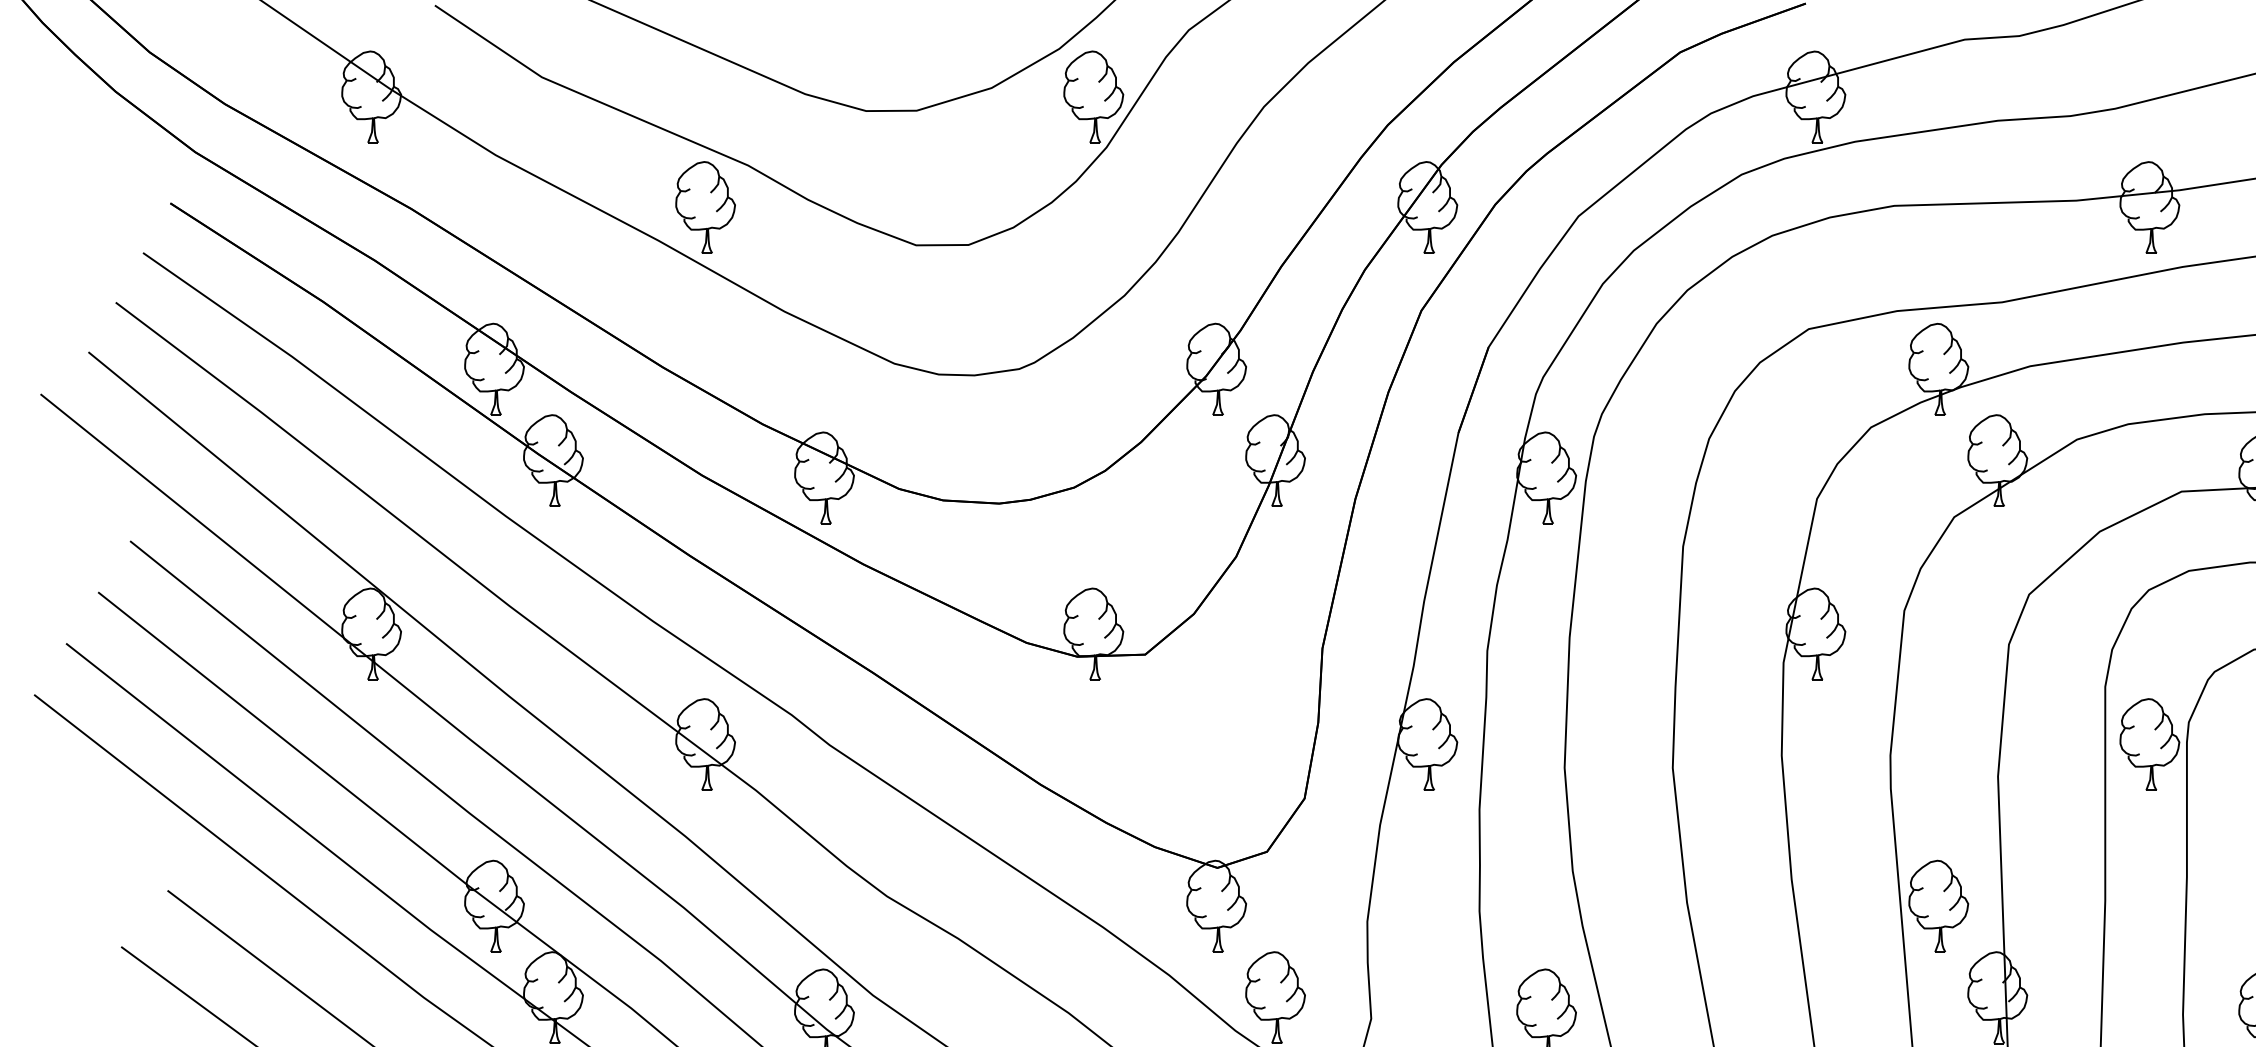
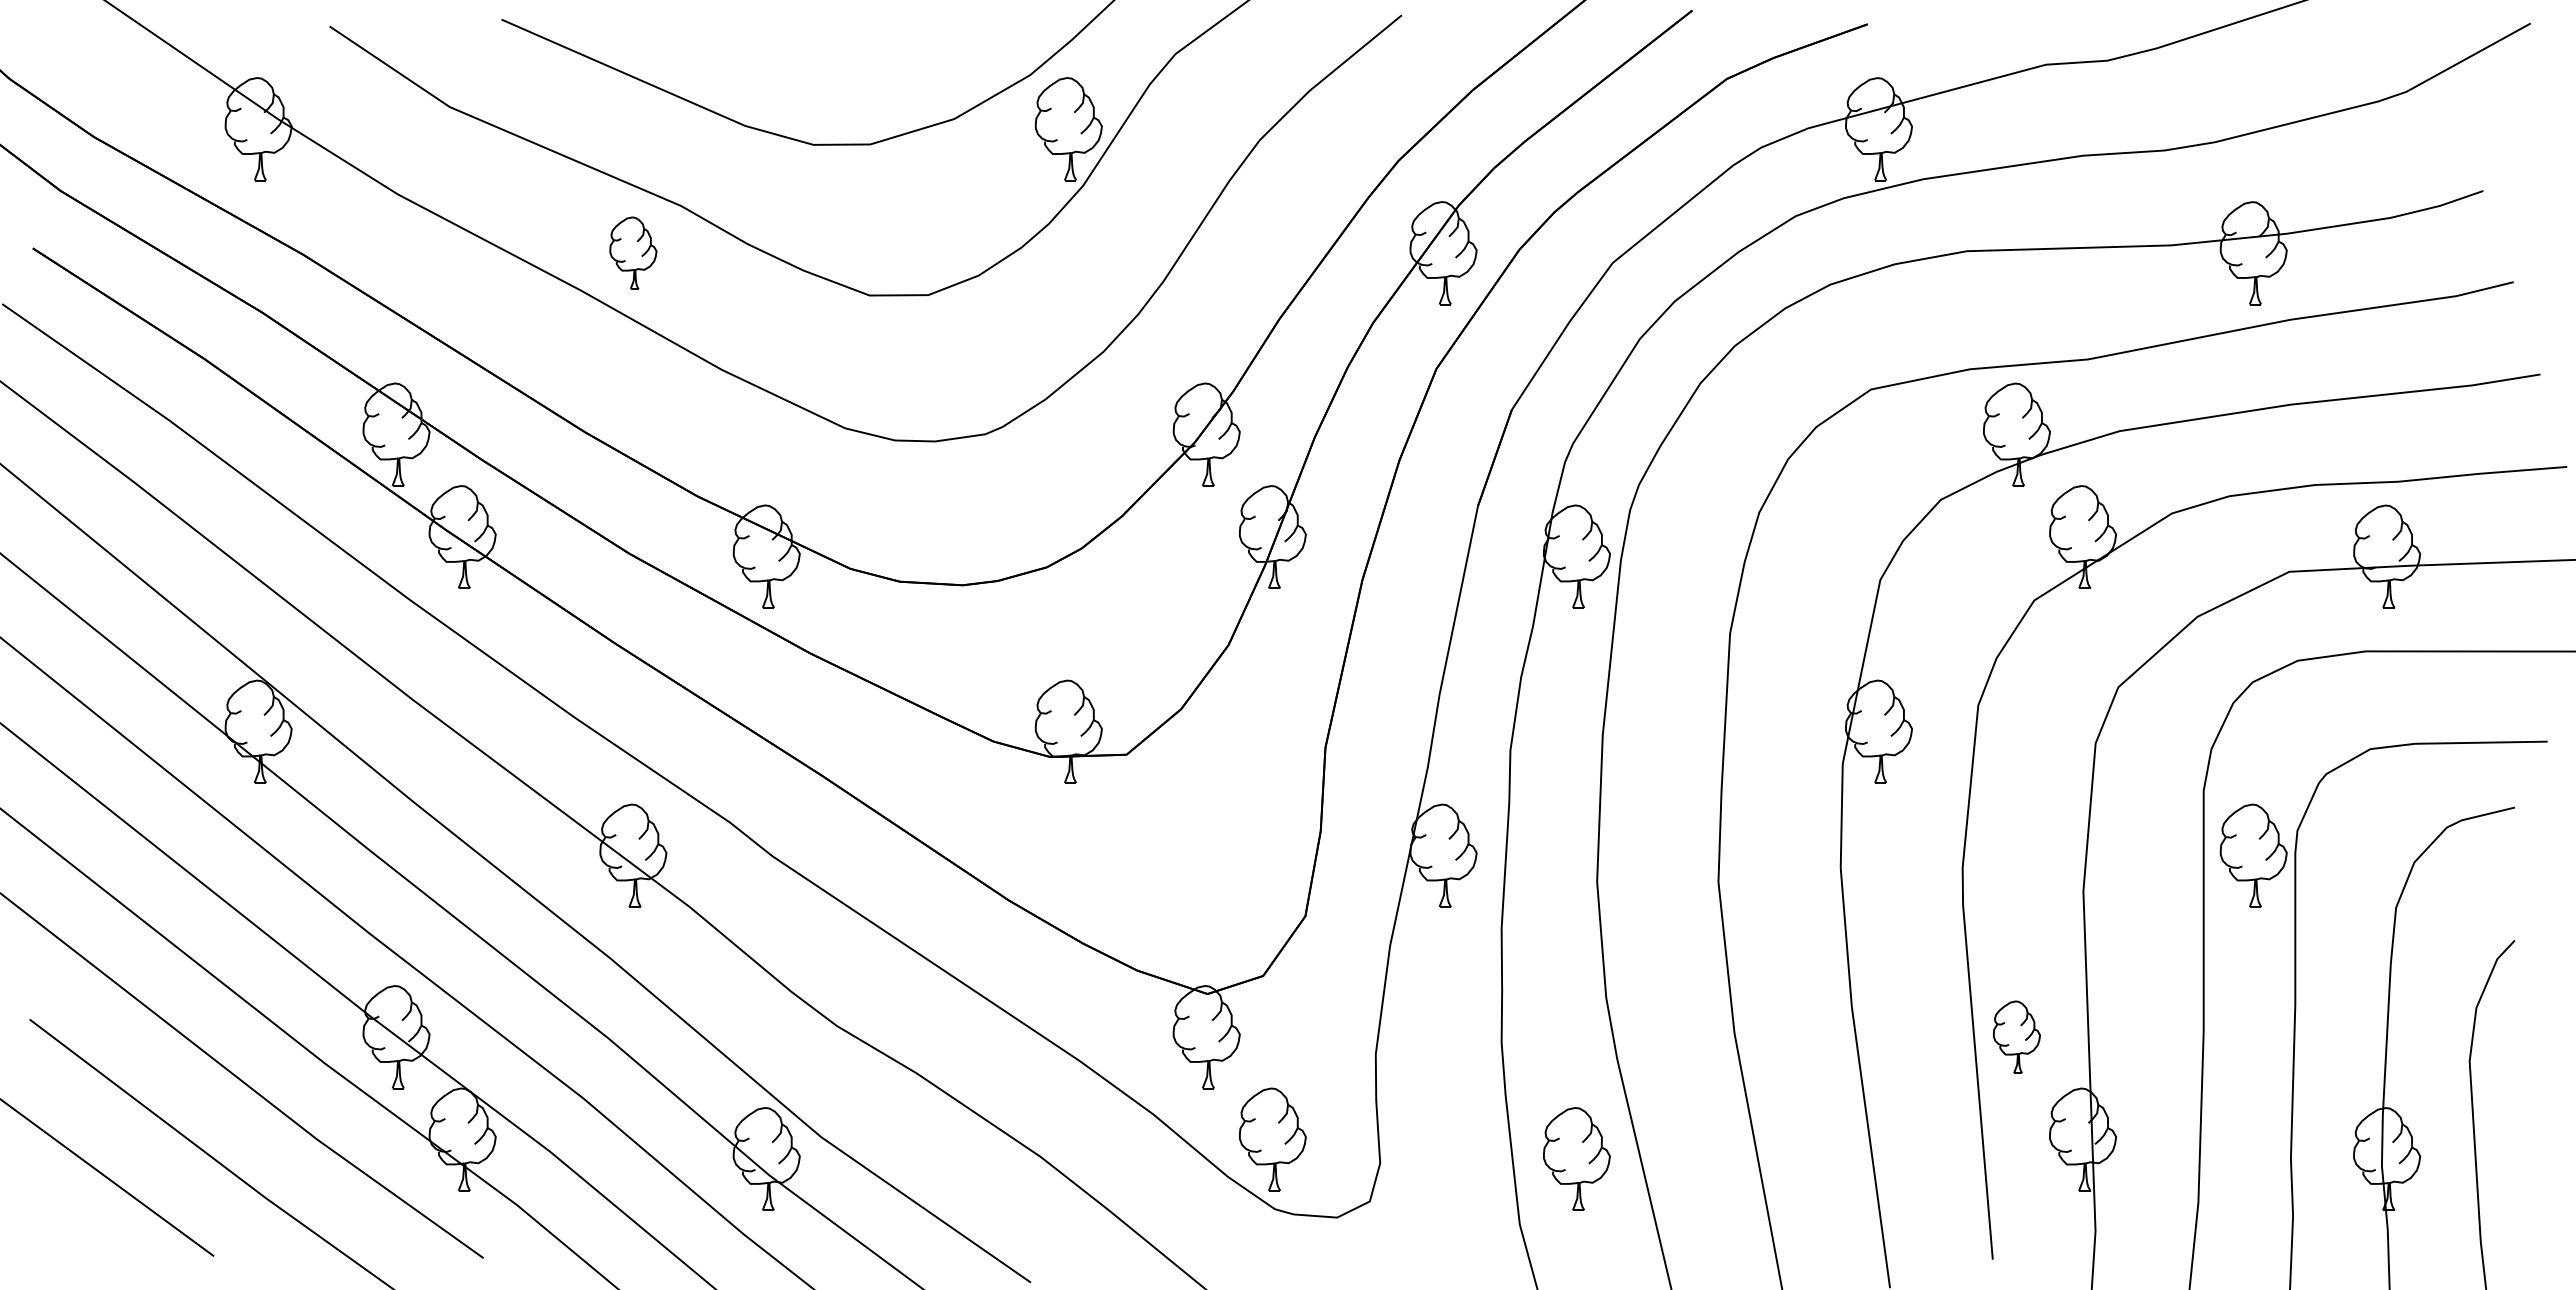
part: (705, 207) -> (633, 253), size x0.7
part: (1938, 906) -> (2016, 1037), size x0.7

